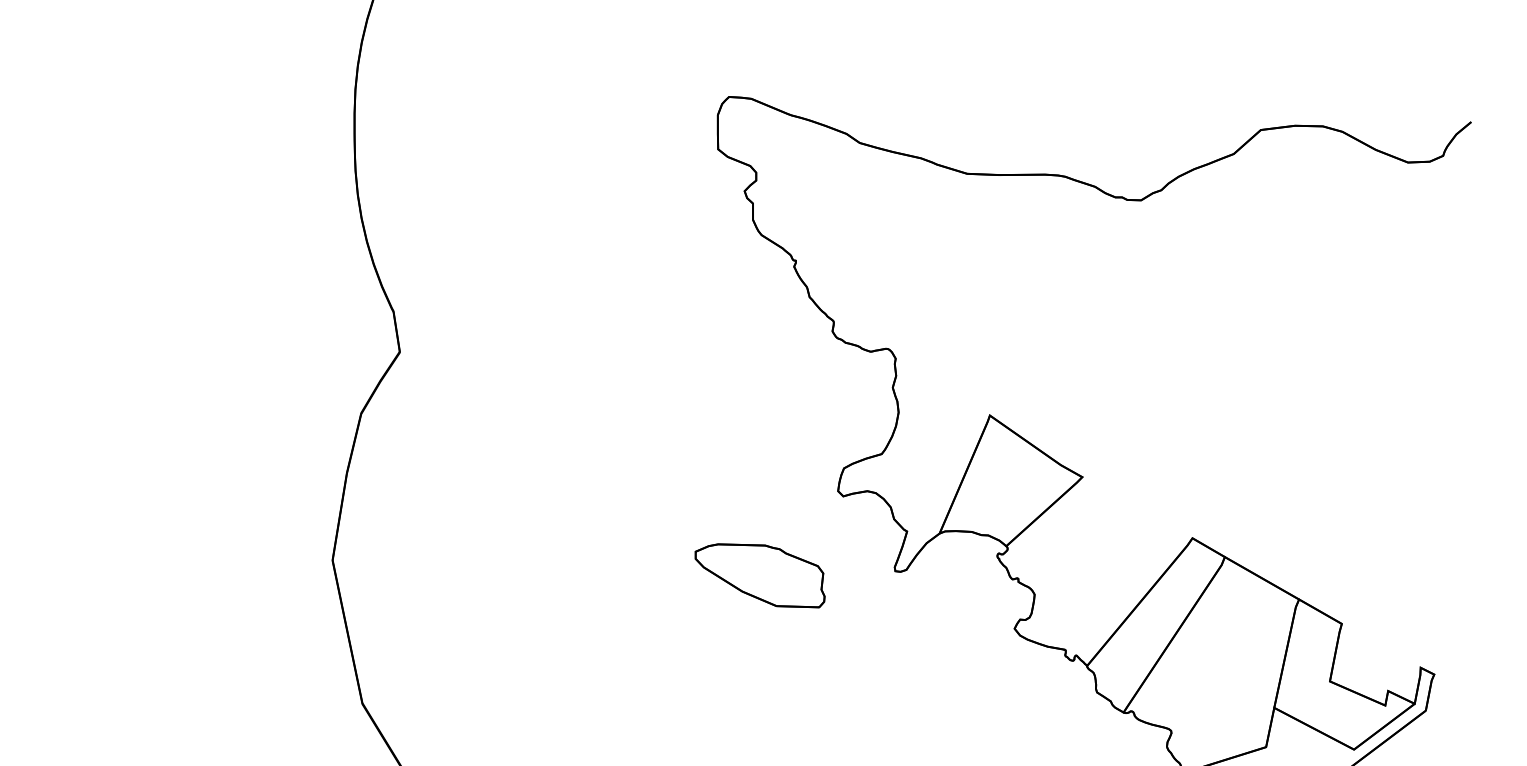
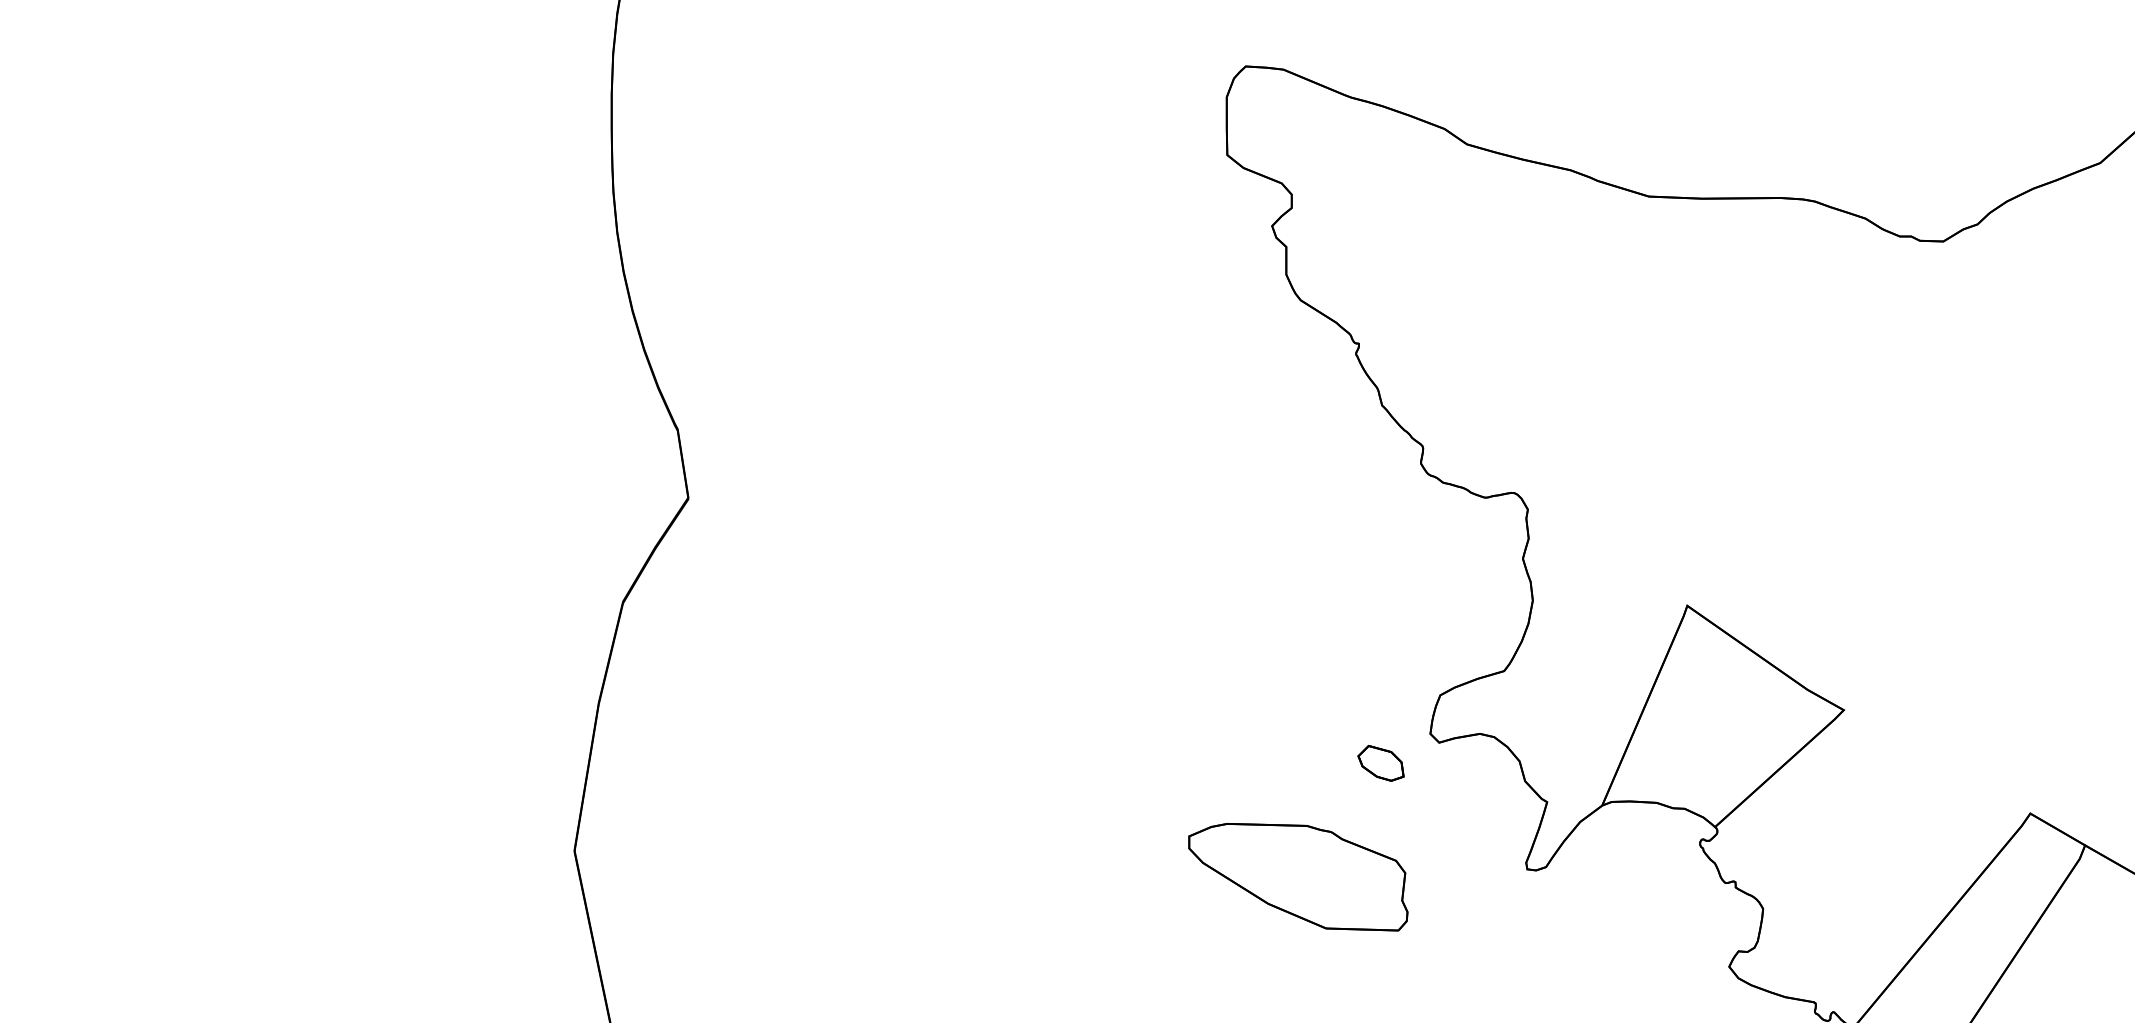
part: (808, 508) -> (1380, 763), added

